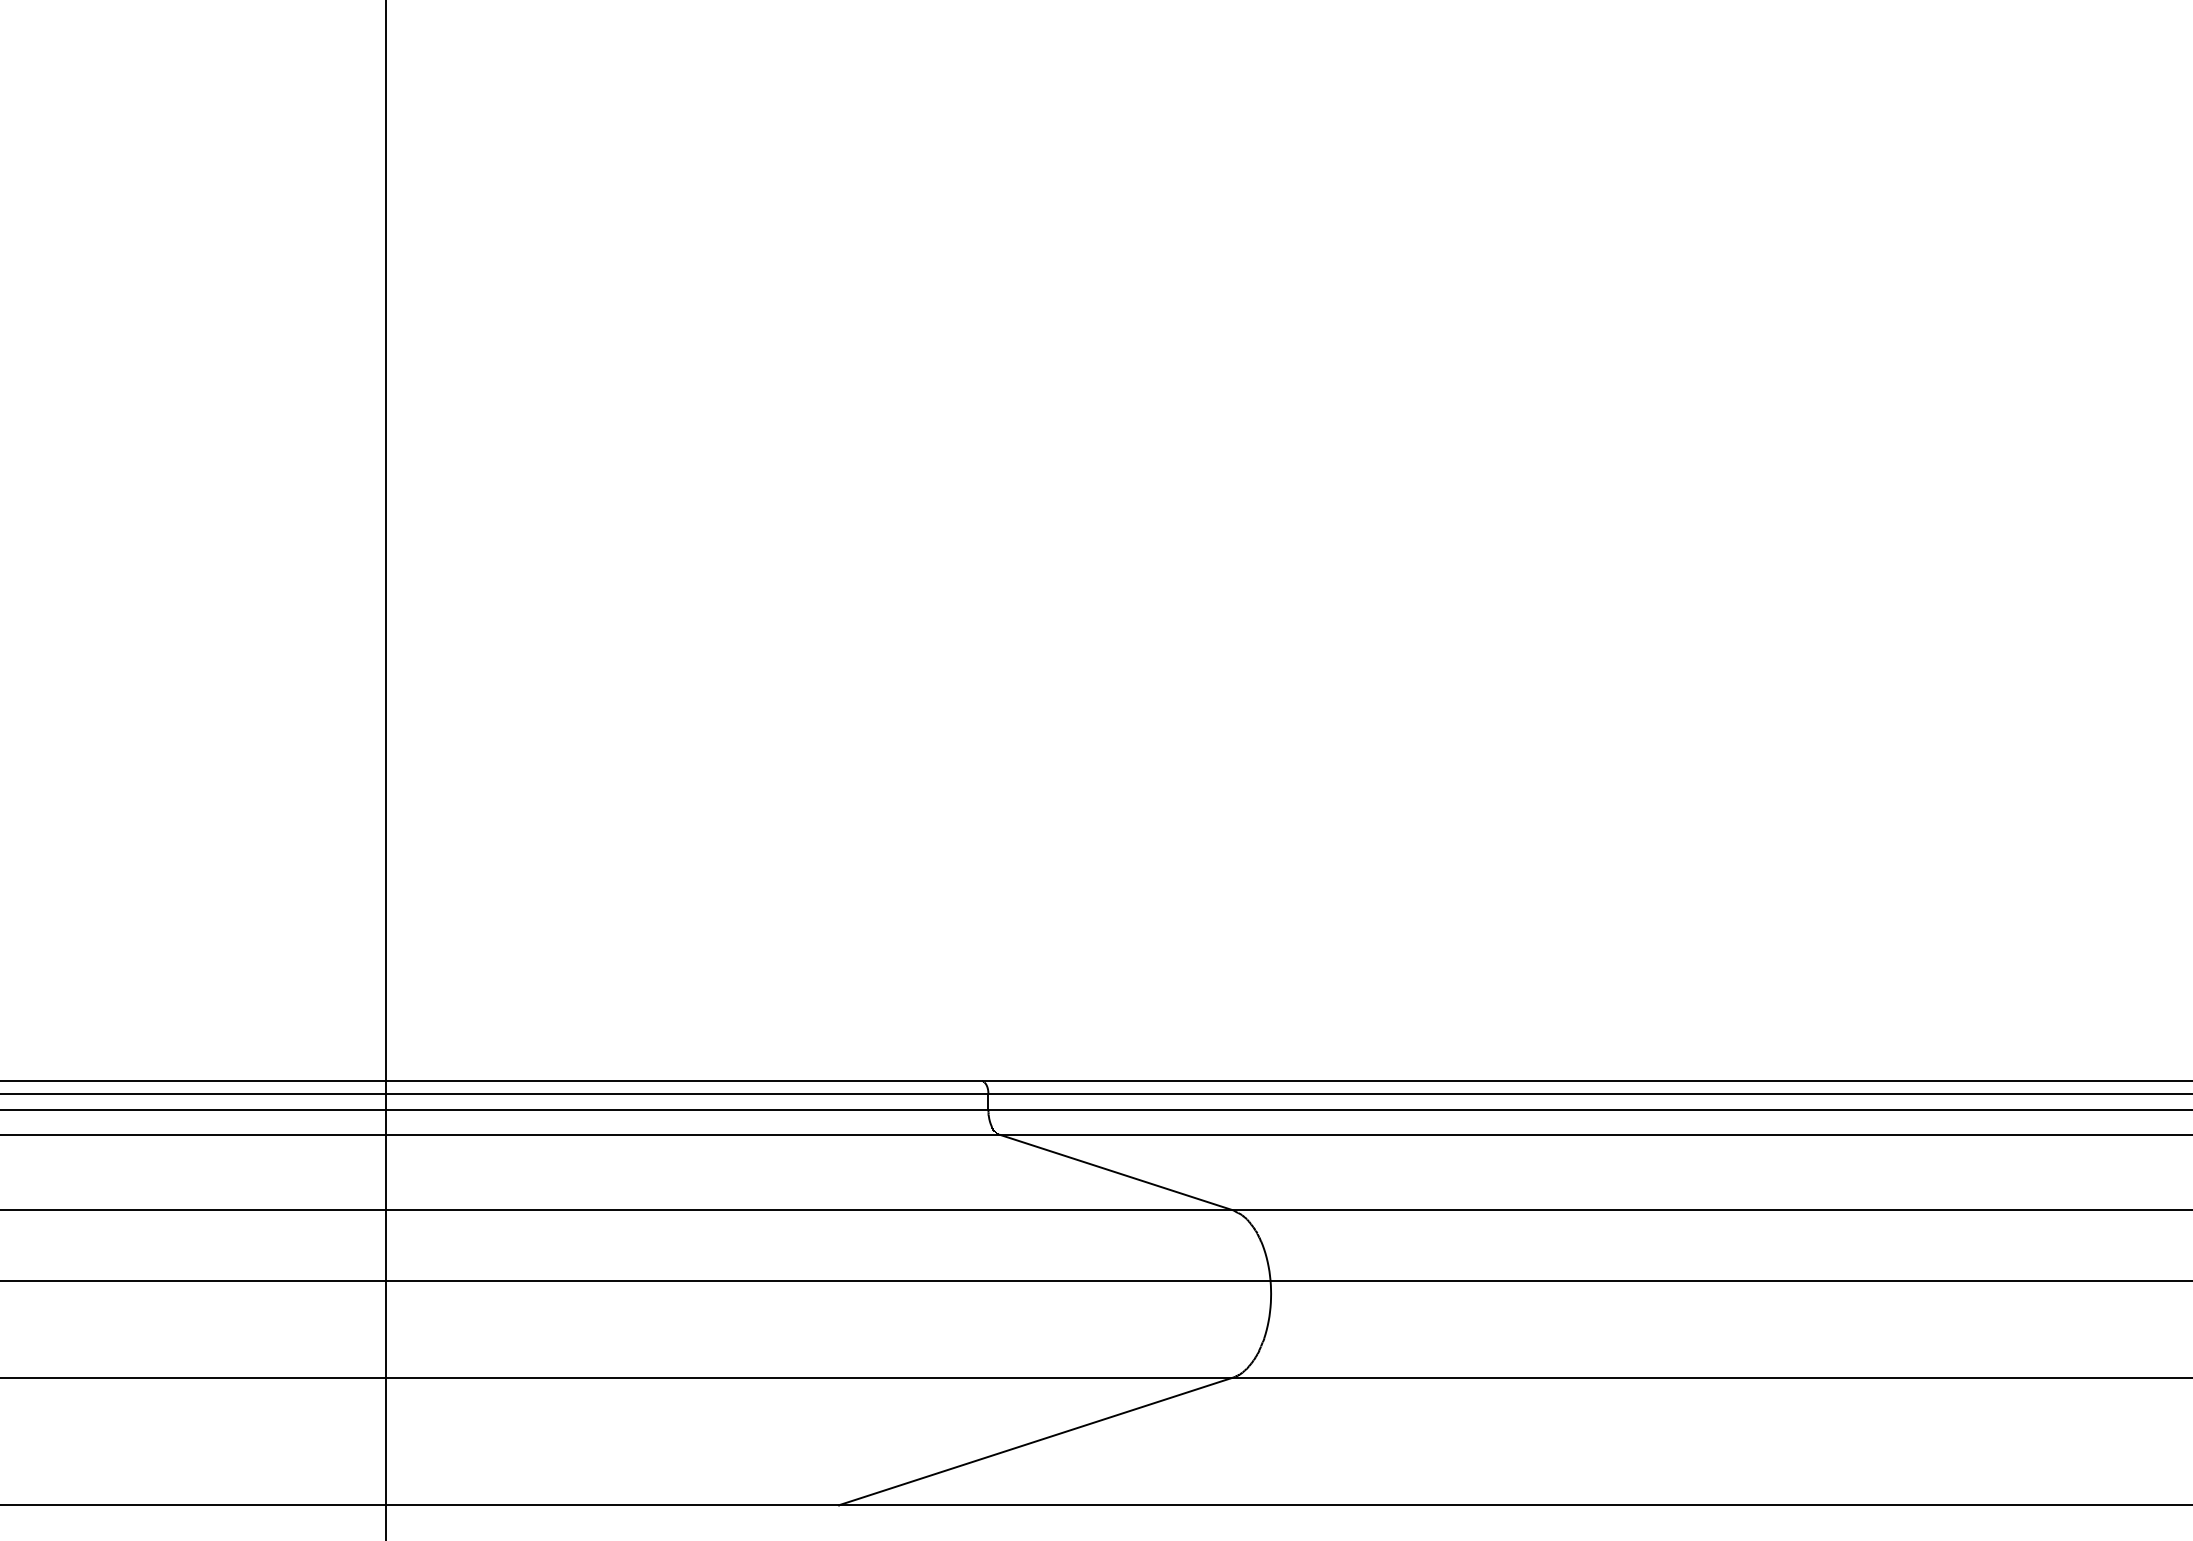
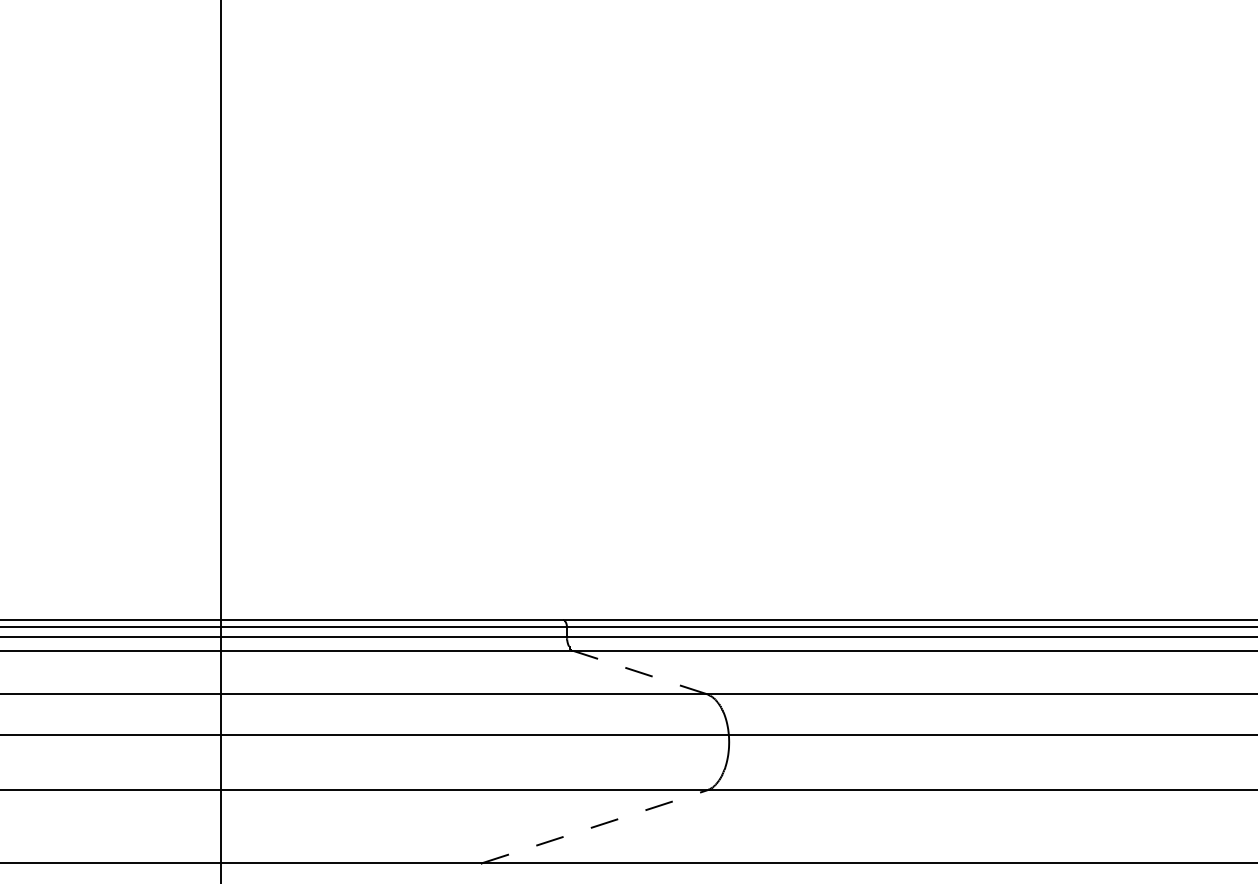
line: (1114, 1172) -> (639, 672), solid -> dashed
line: (1036, 1440) -> (594, 826), solid -> dashed

